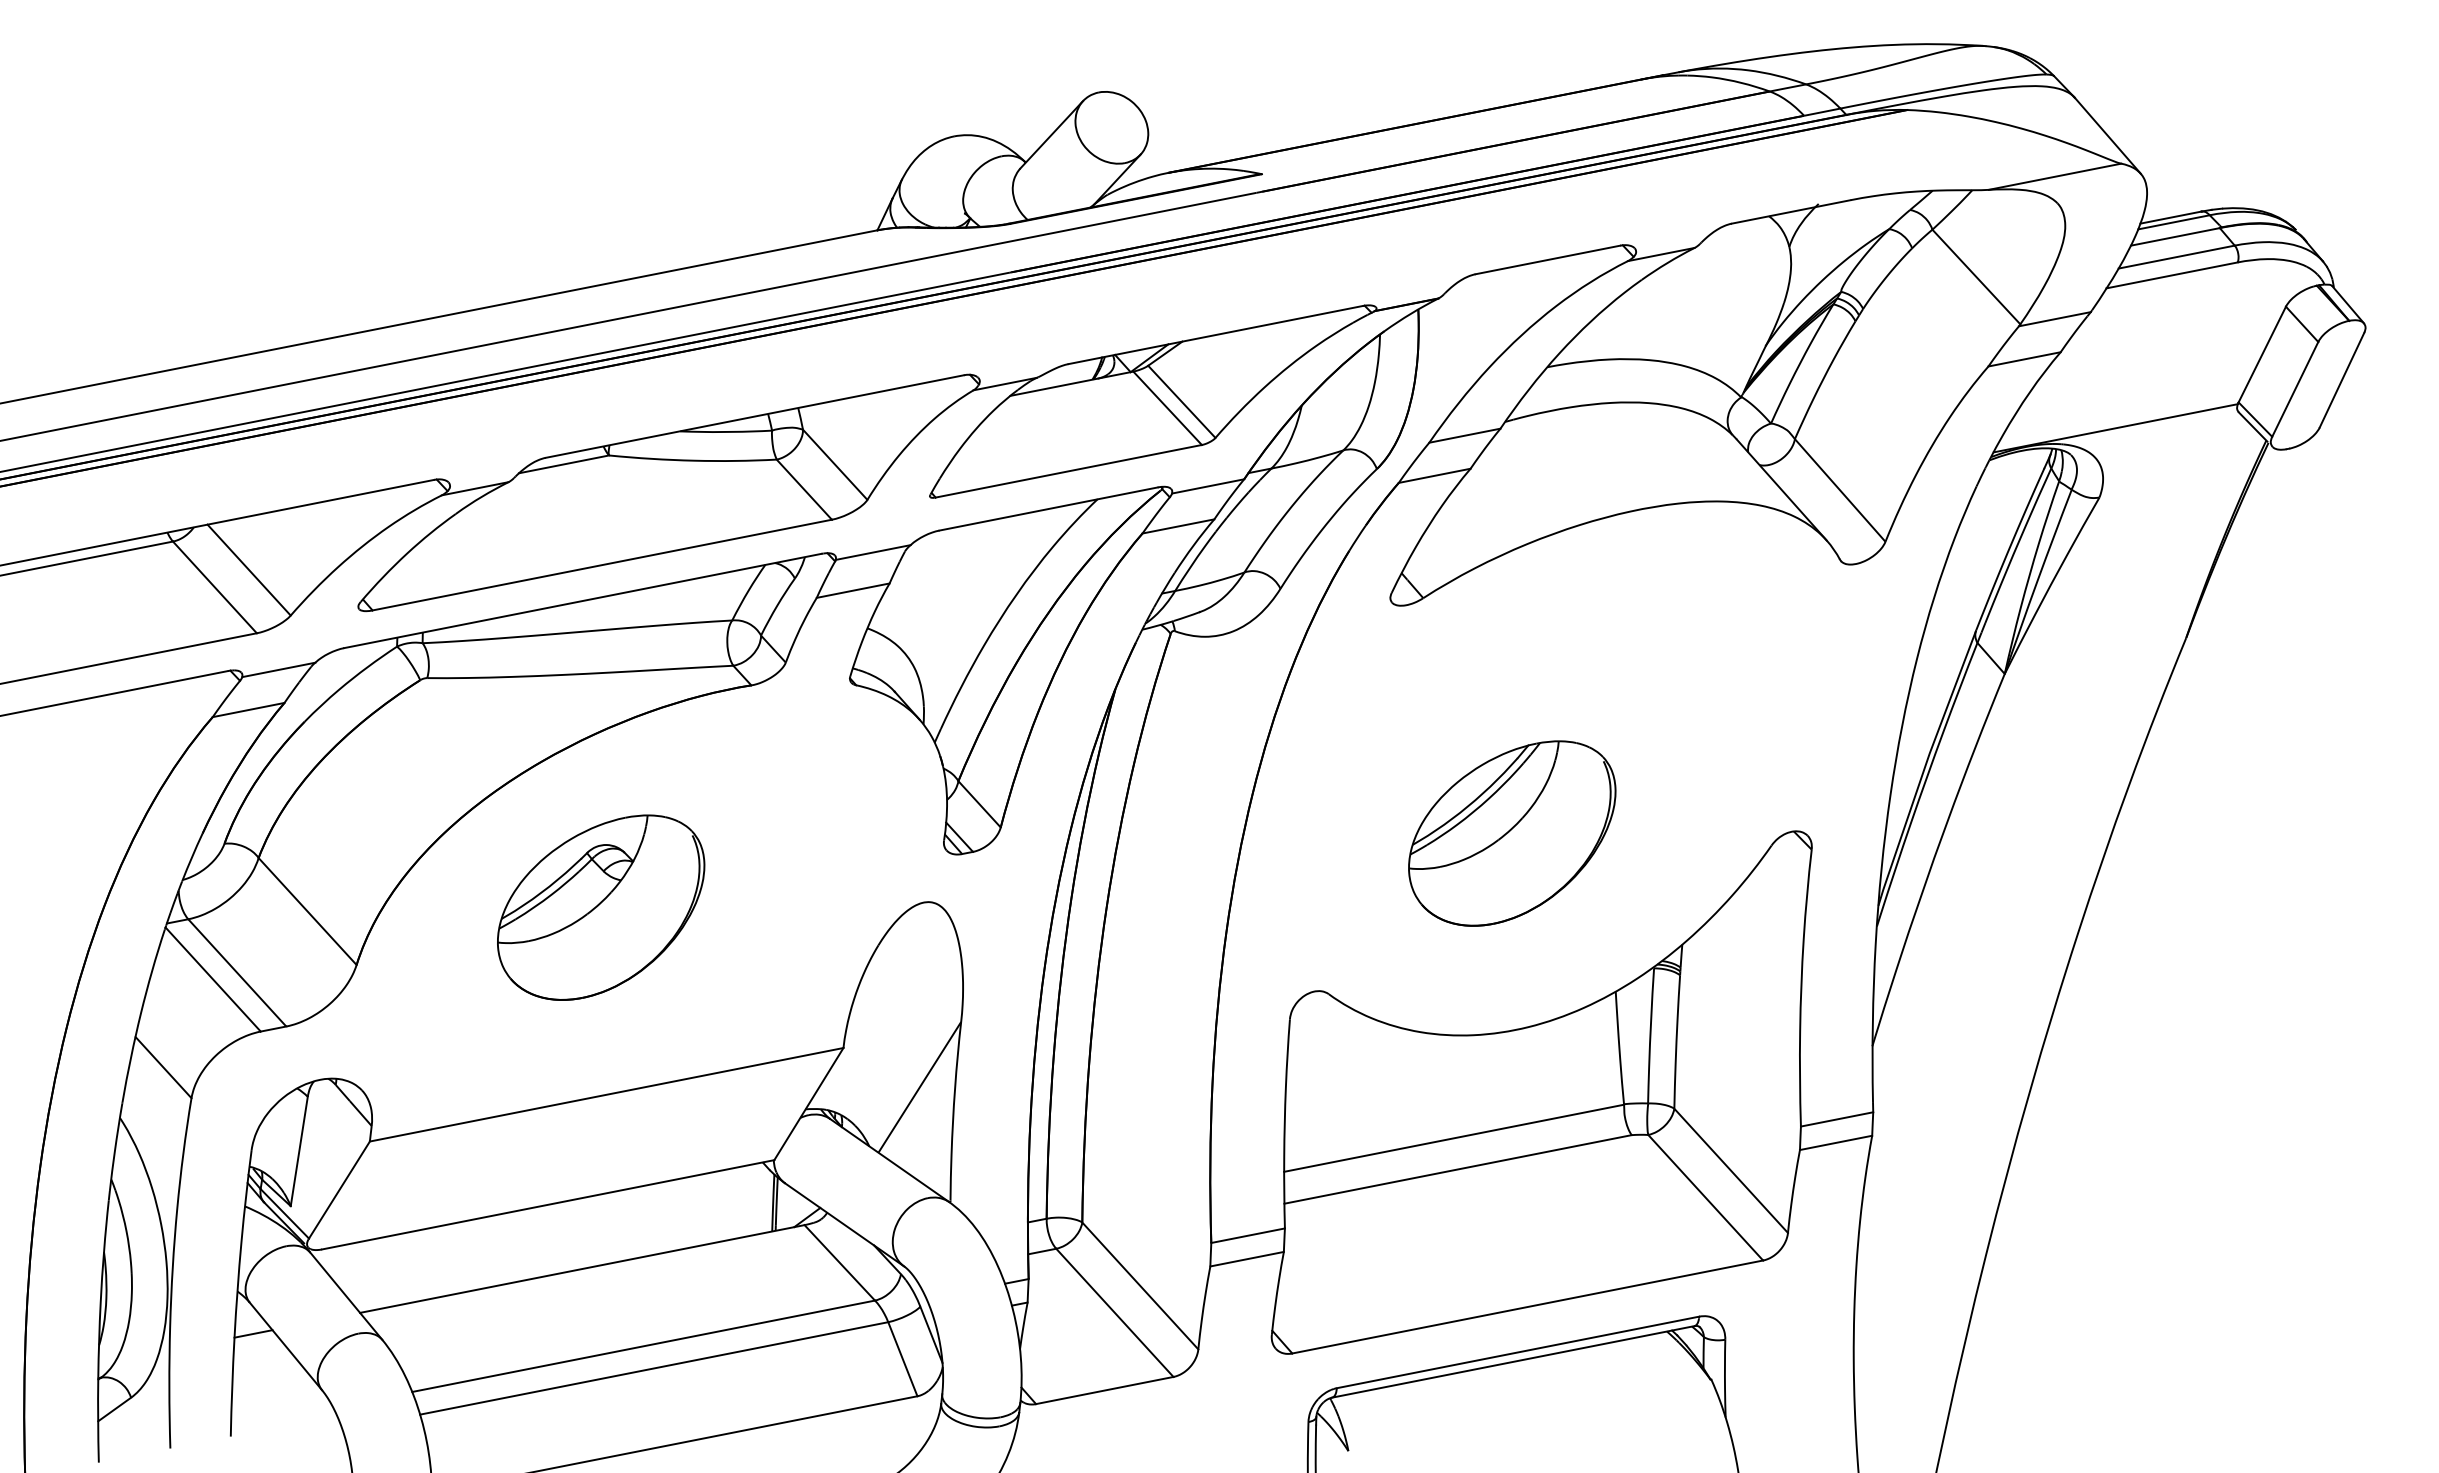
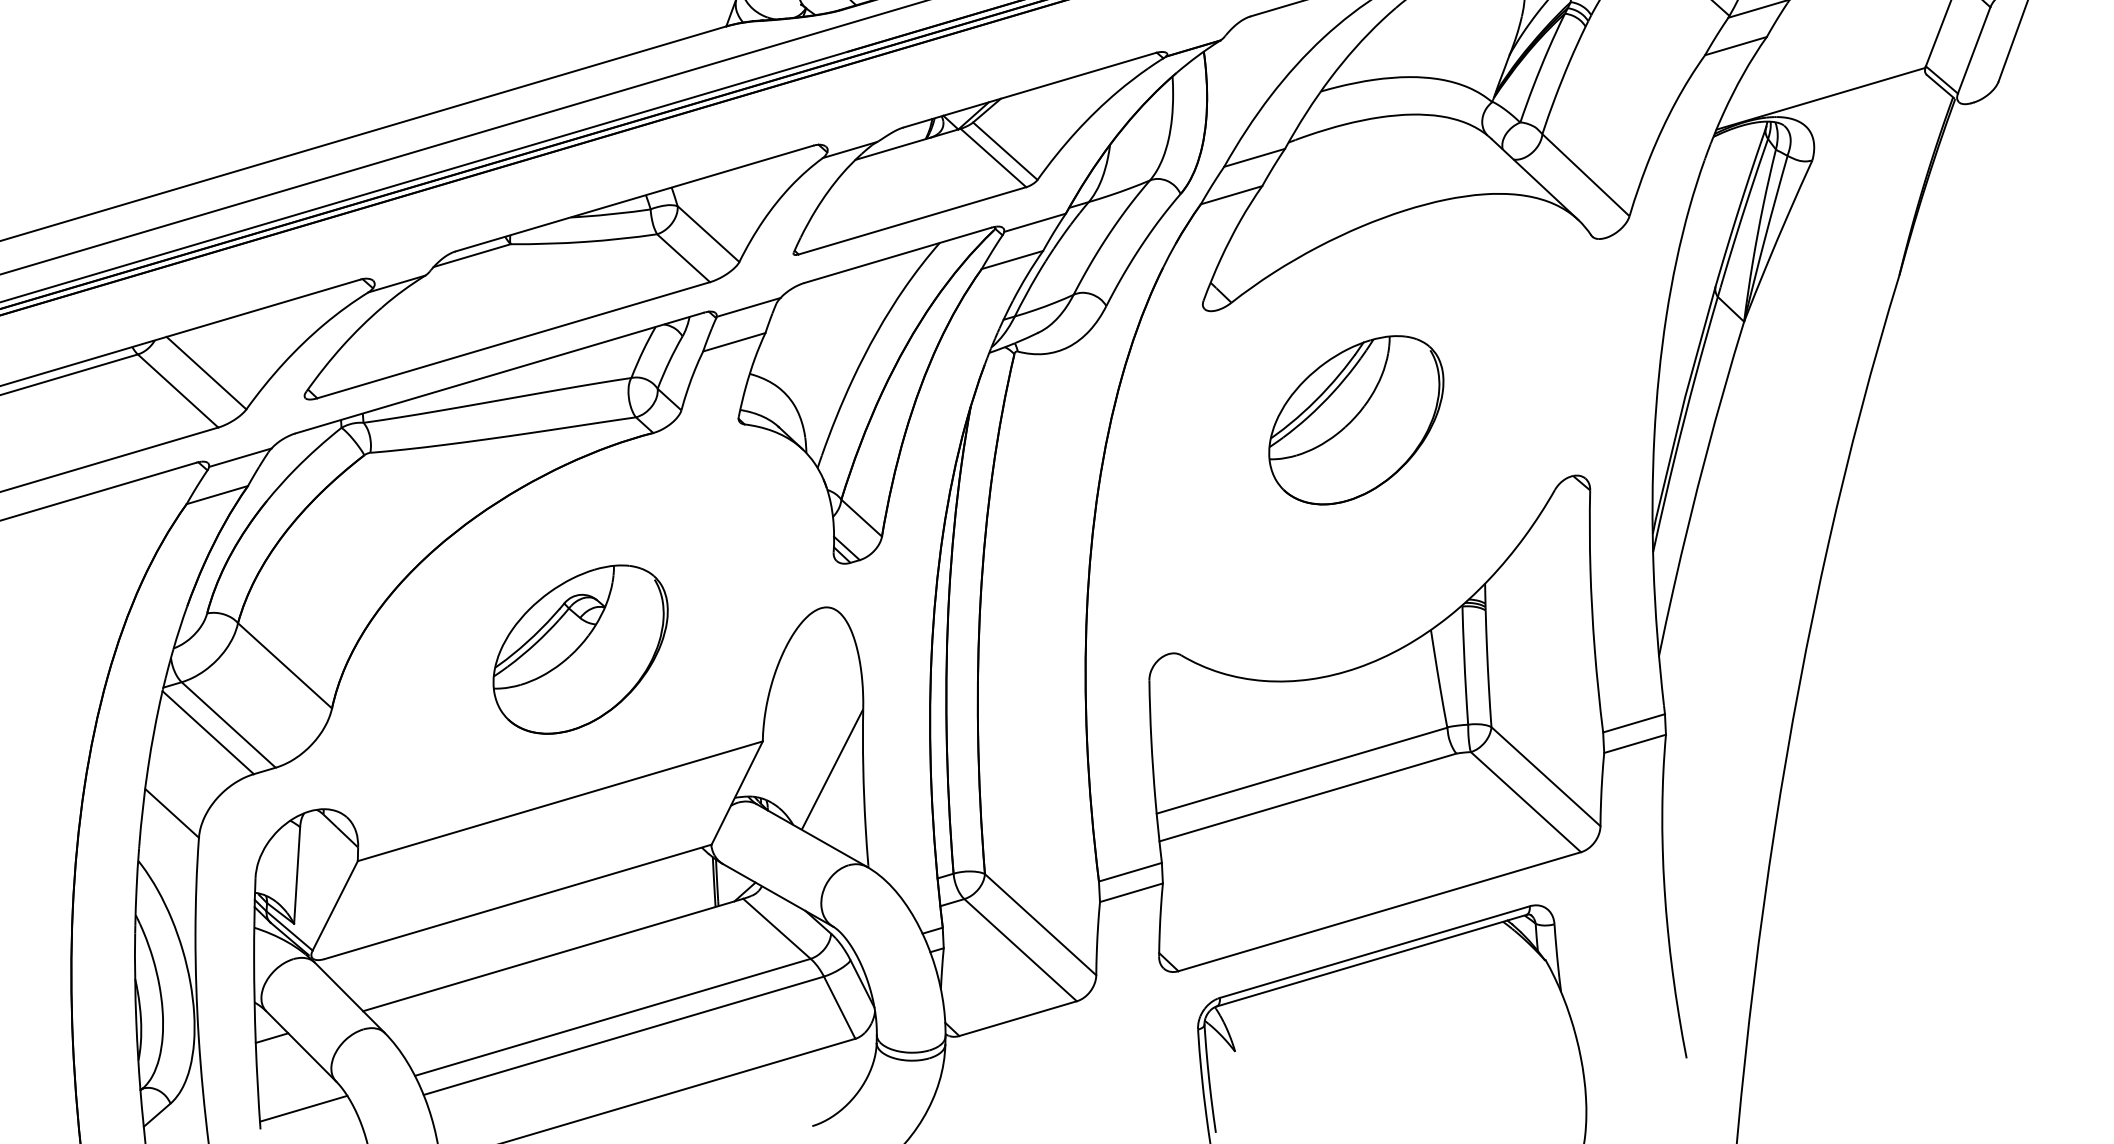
part: (1512, 833) -> (1356, 420), moved
part: (601, 907) -> (581, 649), moved
line: (282, 1417) -> (304, 1108), added

